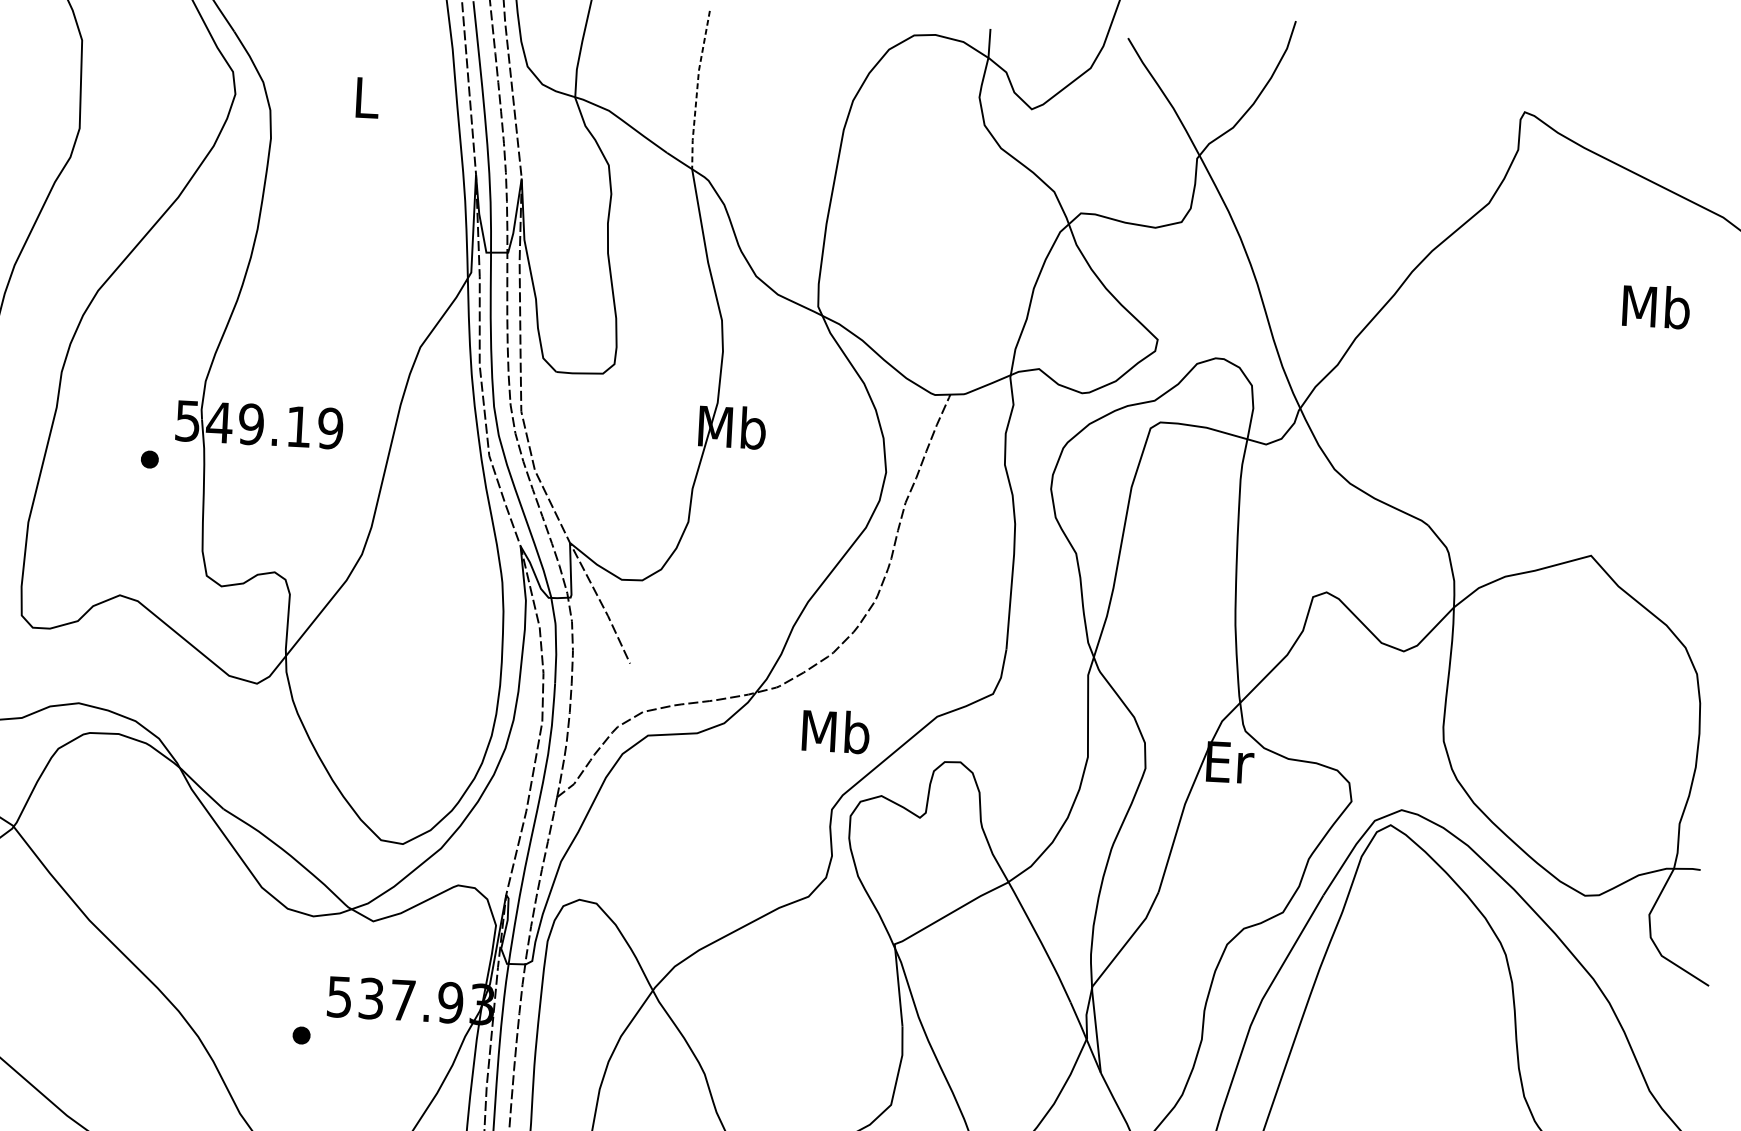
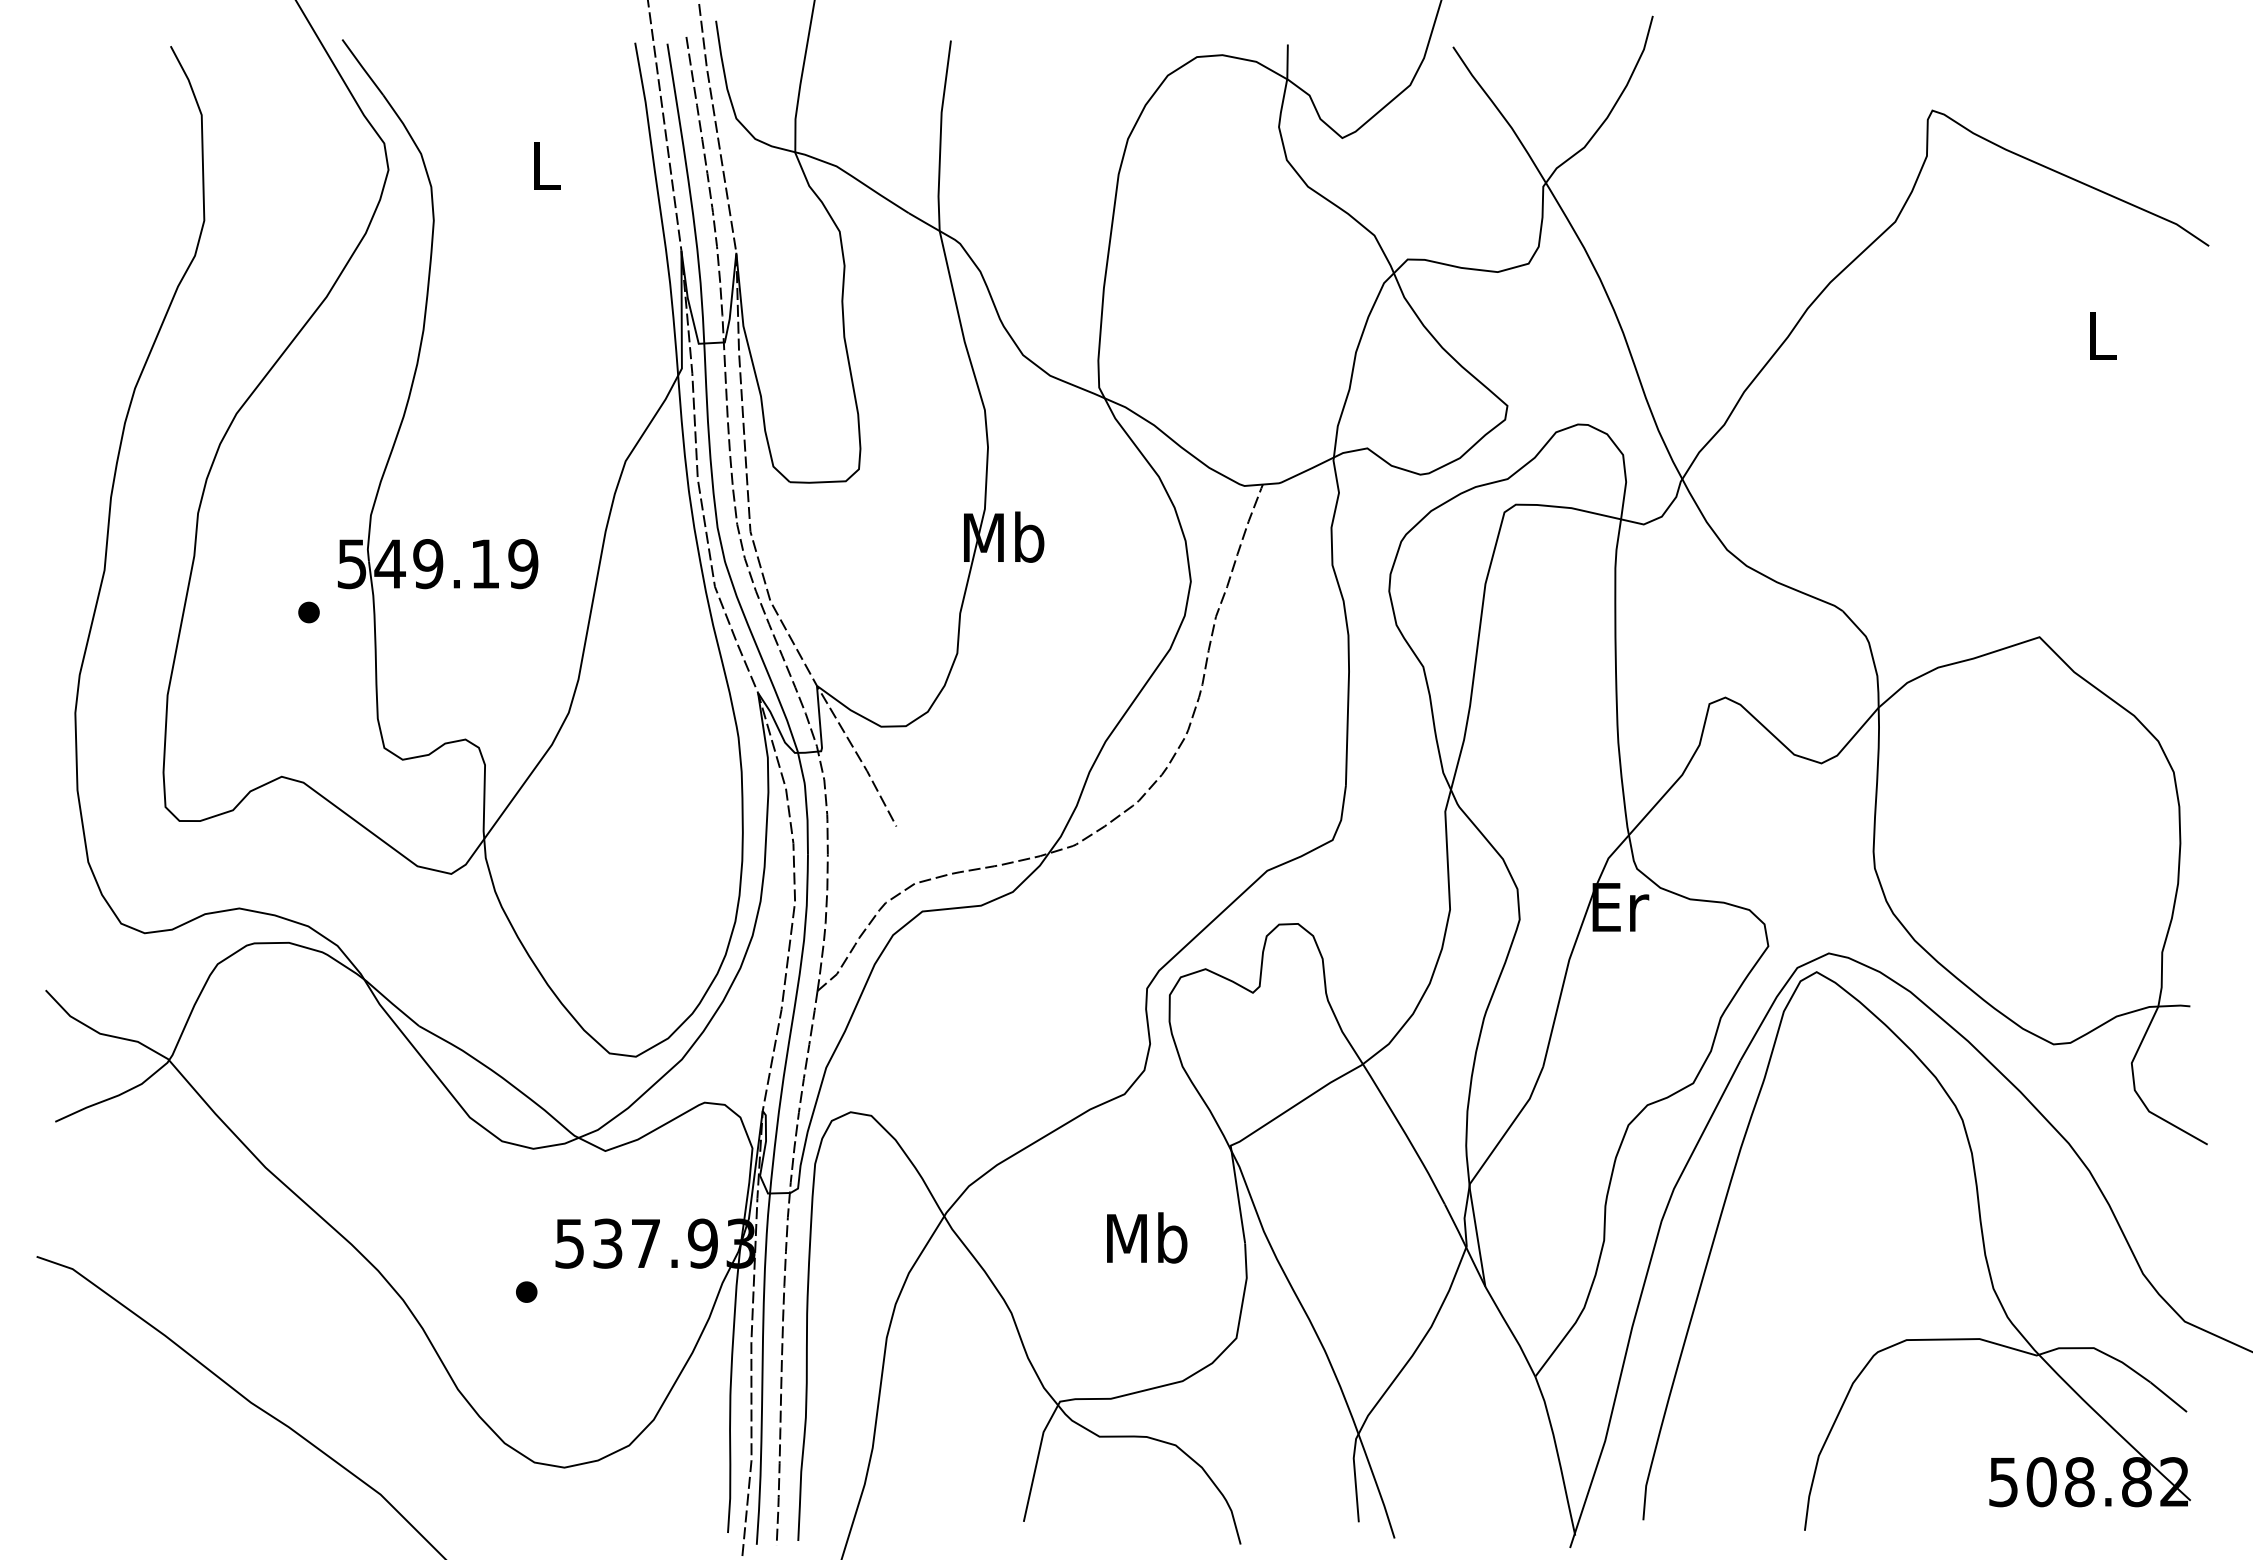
line: (697, 89) -> (940, 135), dashed -> solid
text: (1656, 306) -> (2102, 334), Mb -> L
text: (836, 731) -> (1147, 1237), moved

